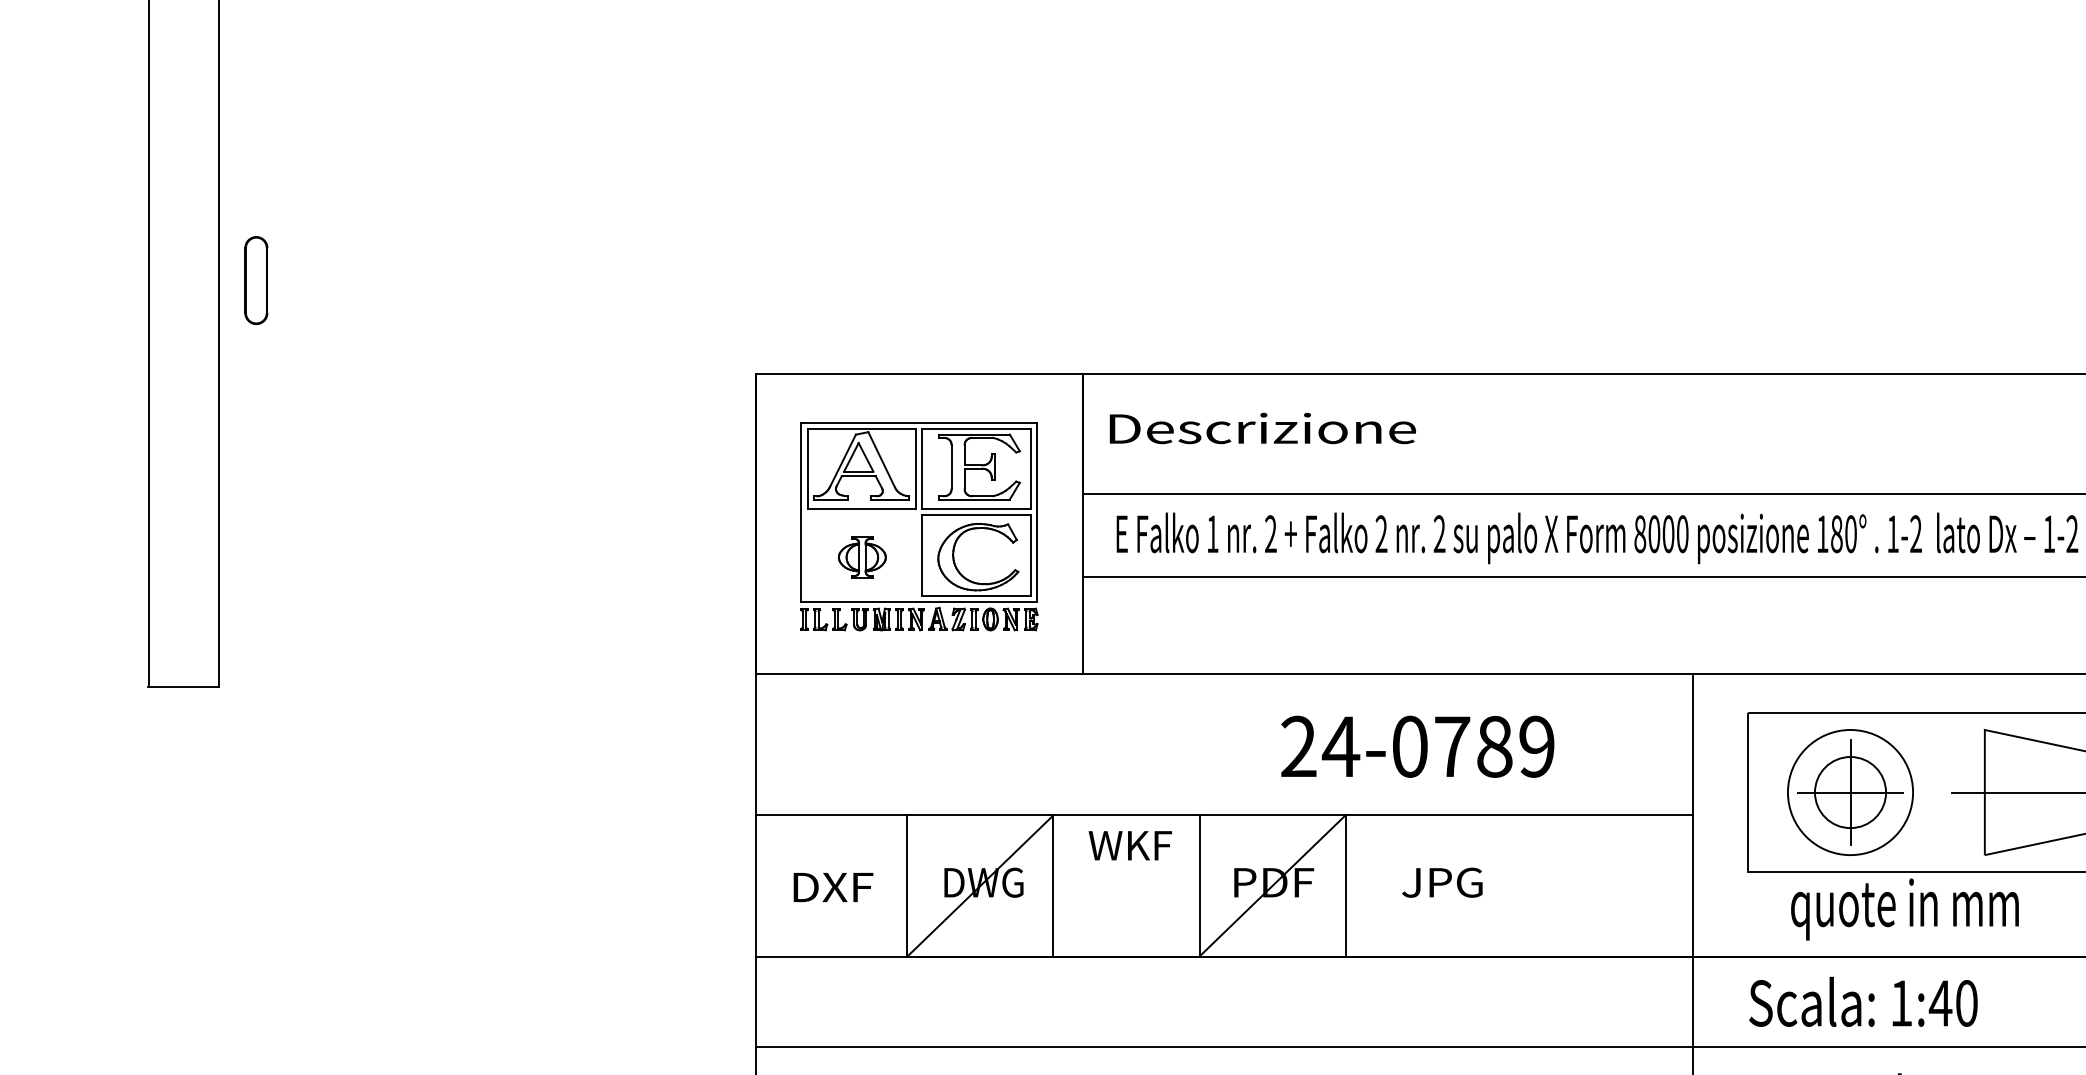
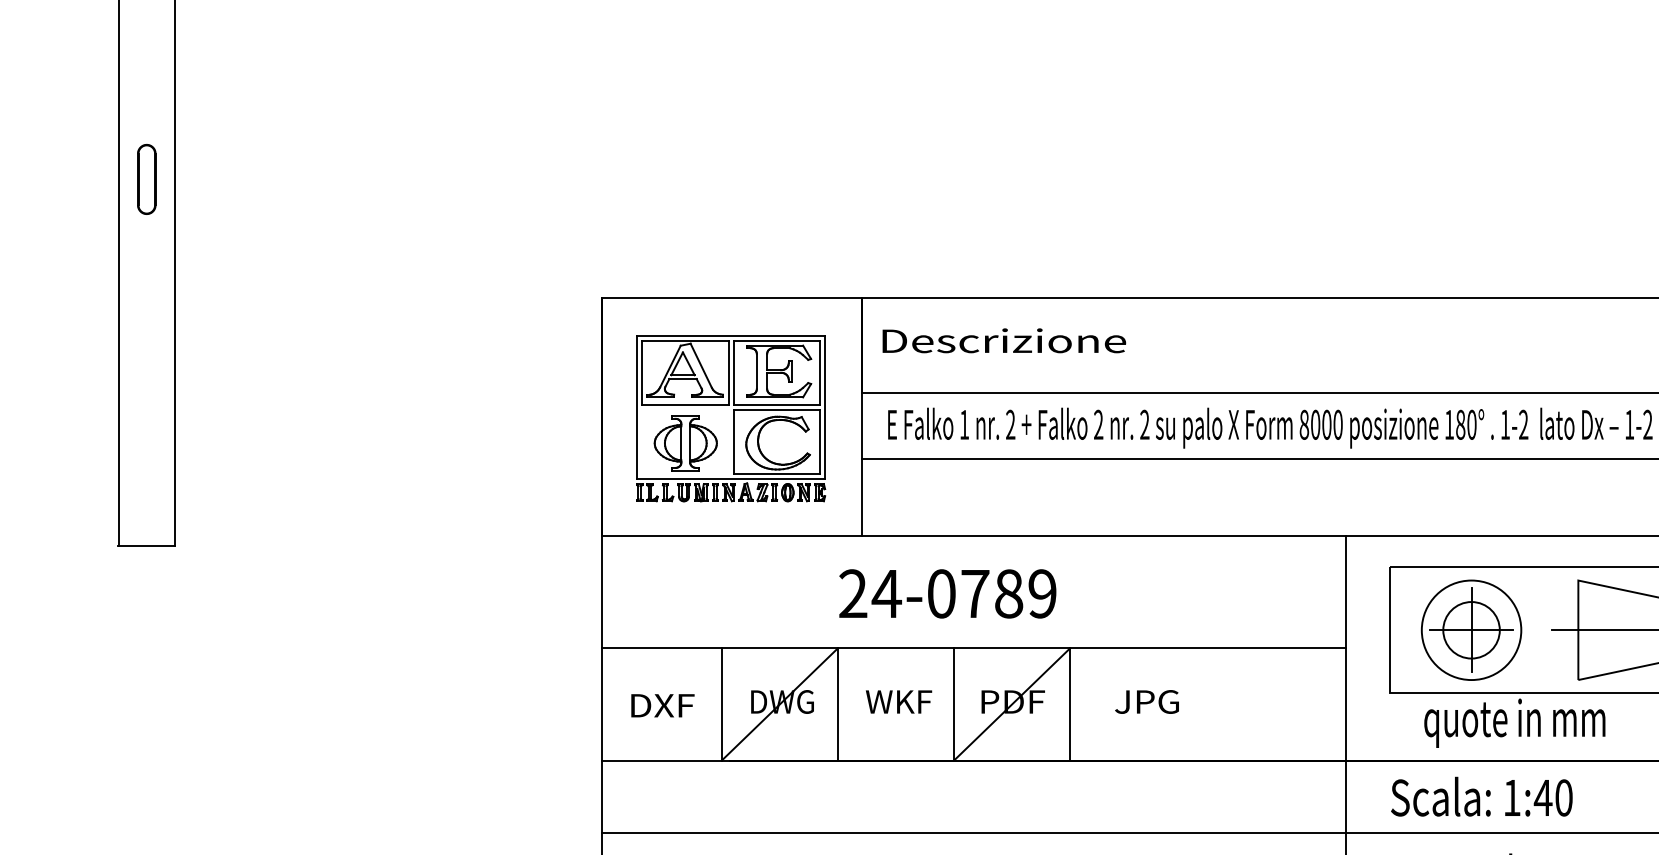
part: (256, 280) -> (146, 179), moved
part: (862, 557) -> (685, 443), size x1.67
text: (1417, 746) -> (947, 593), moved
text: (1129, 845) -> (898, 701), moved

